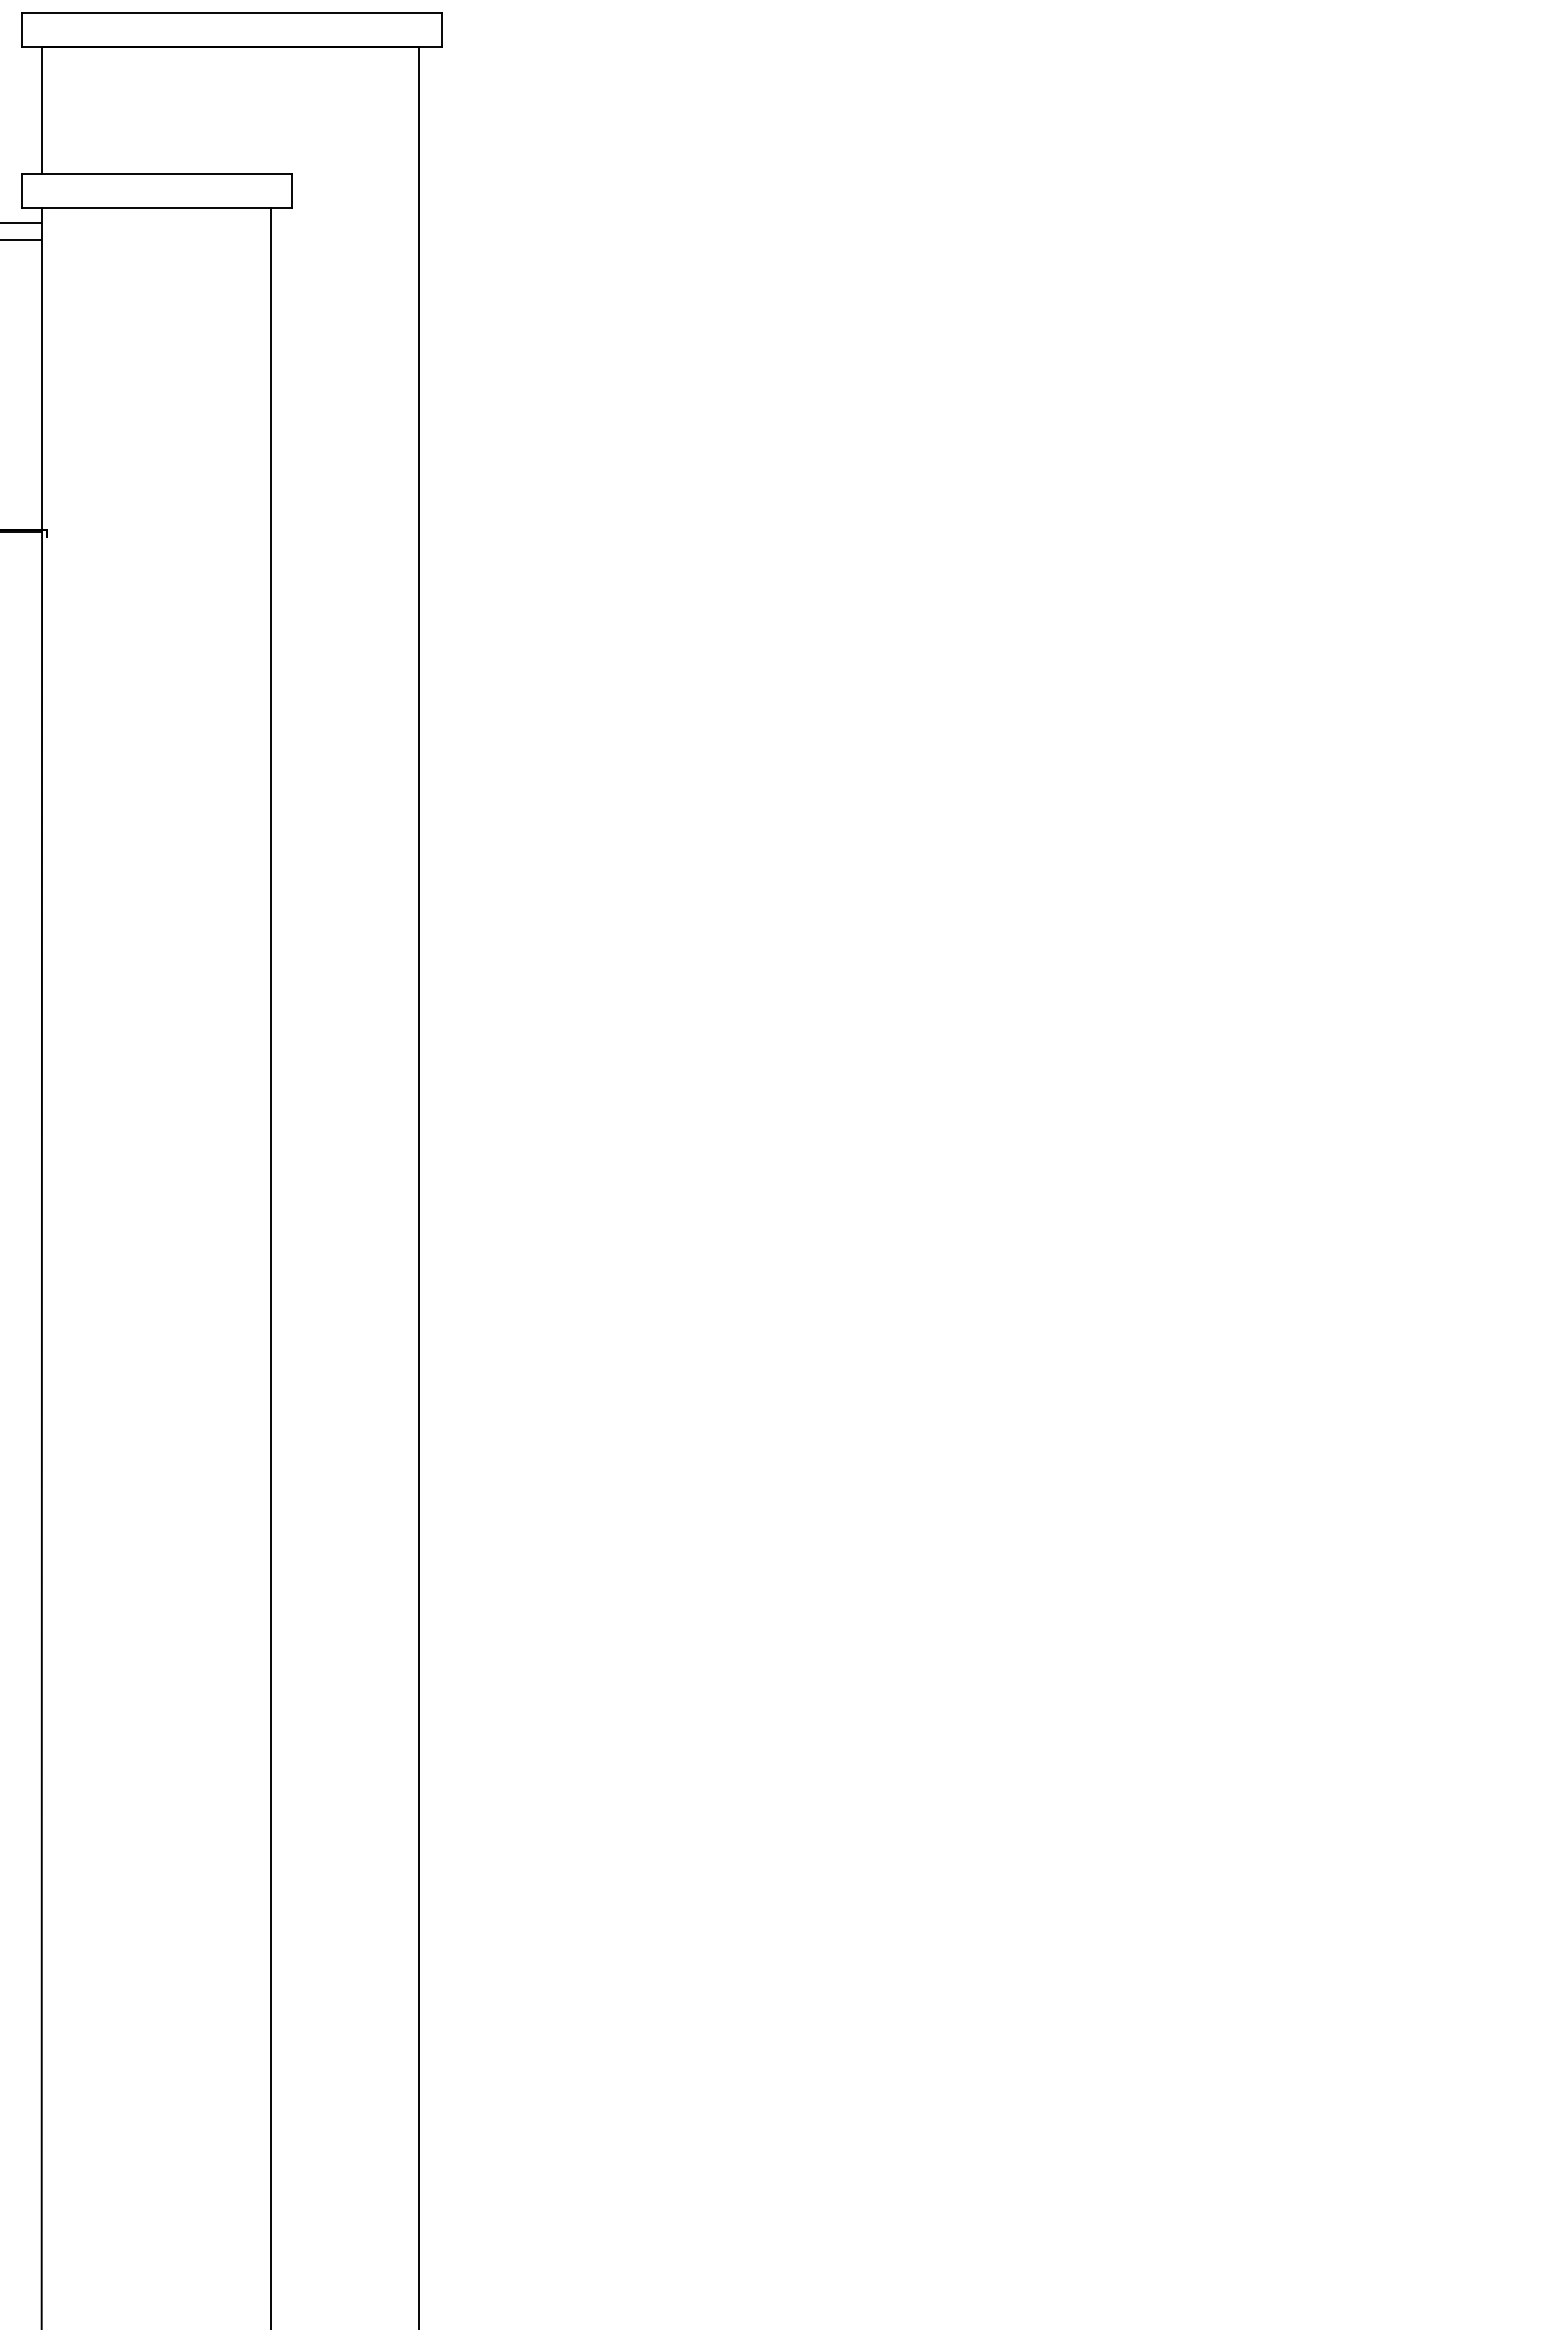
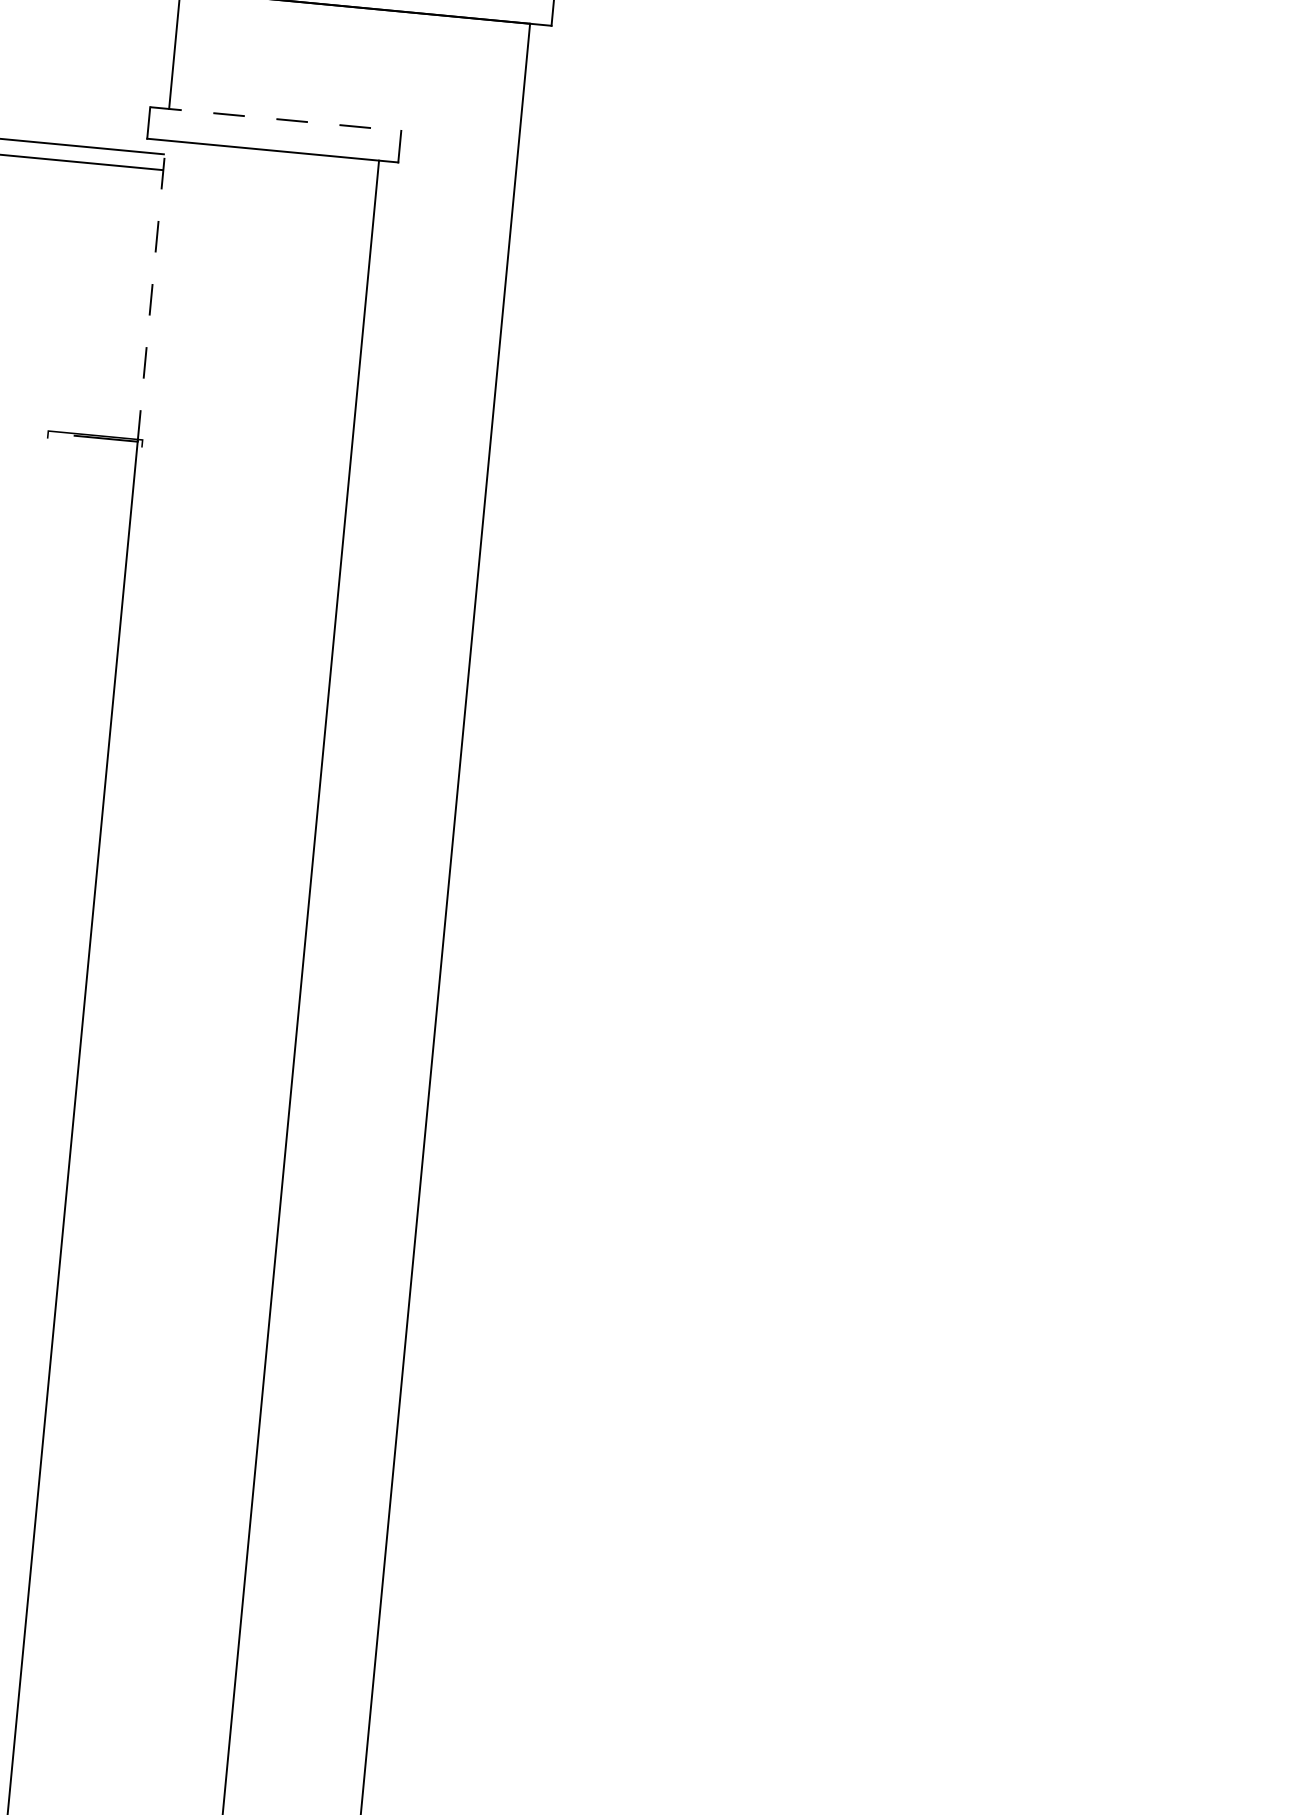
line: (157, 173) -> (276, 118), solid -> dashed
line: (42, 369) -> (152, 290), solid -> dashed

